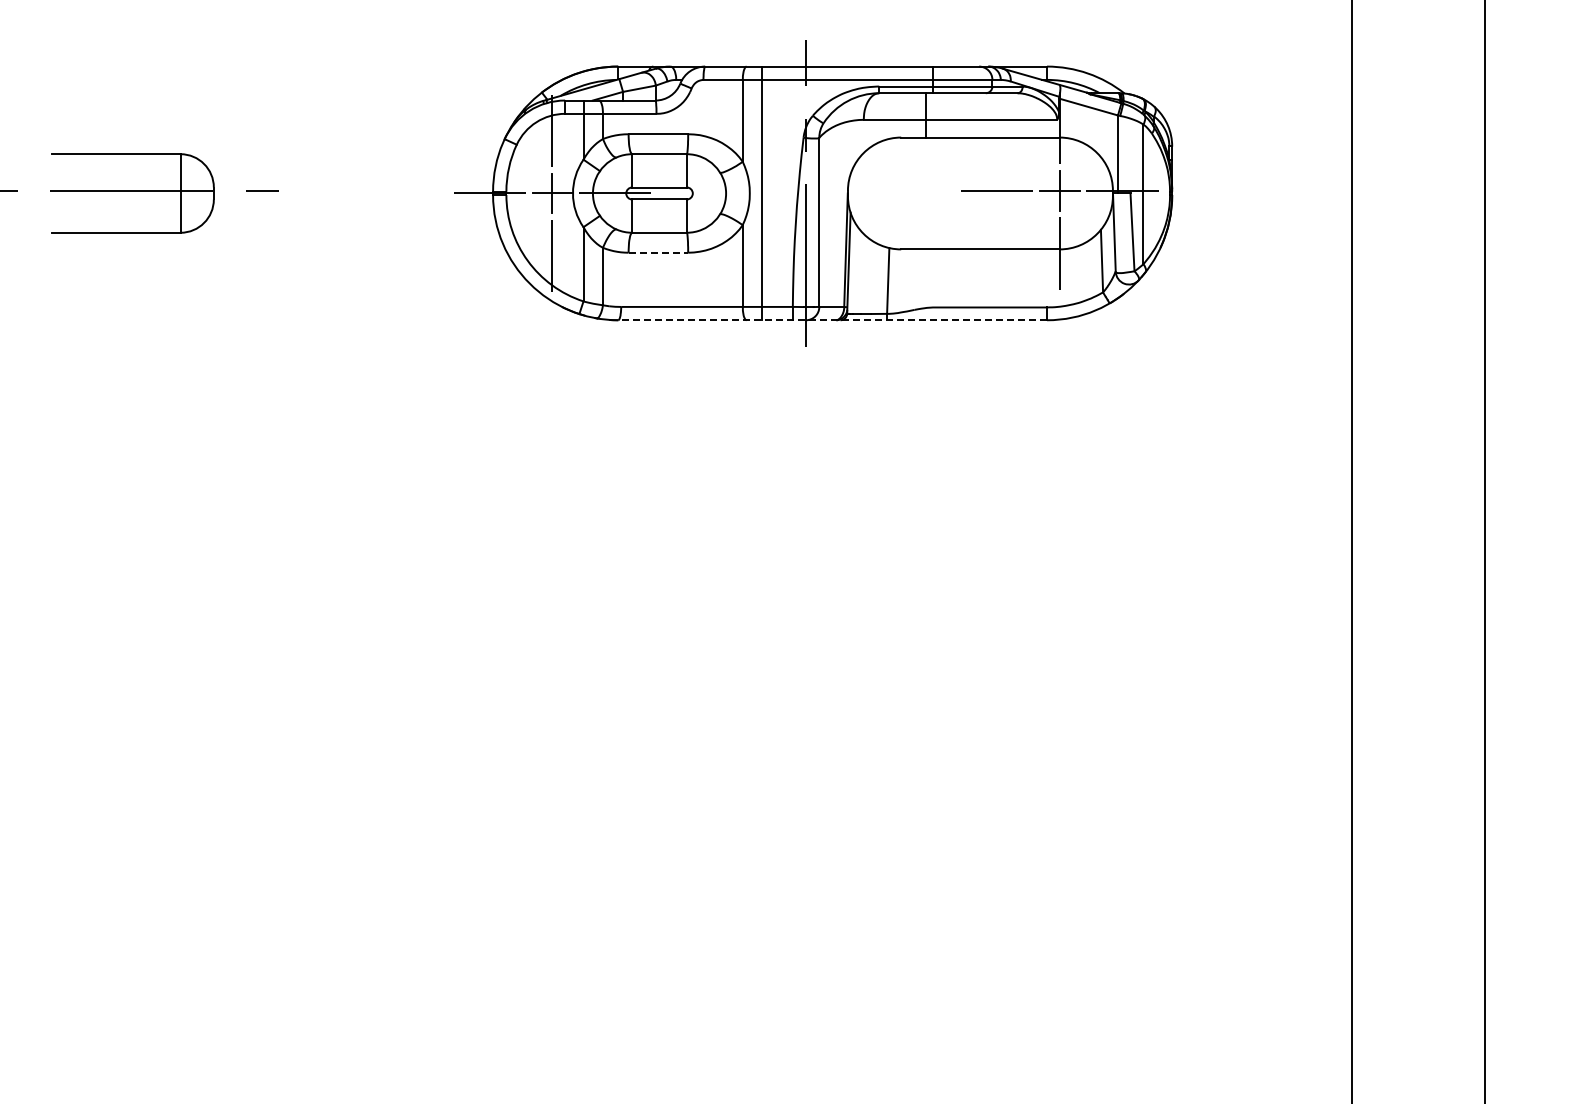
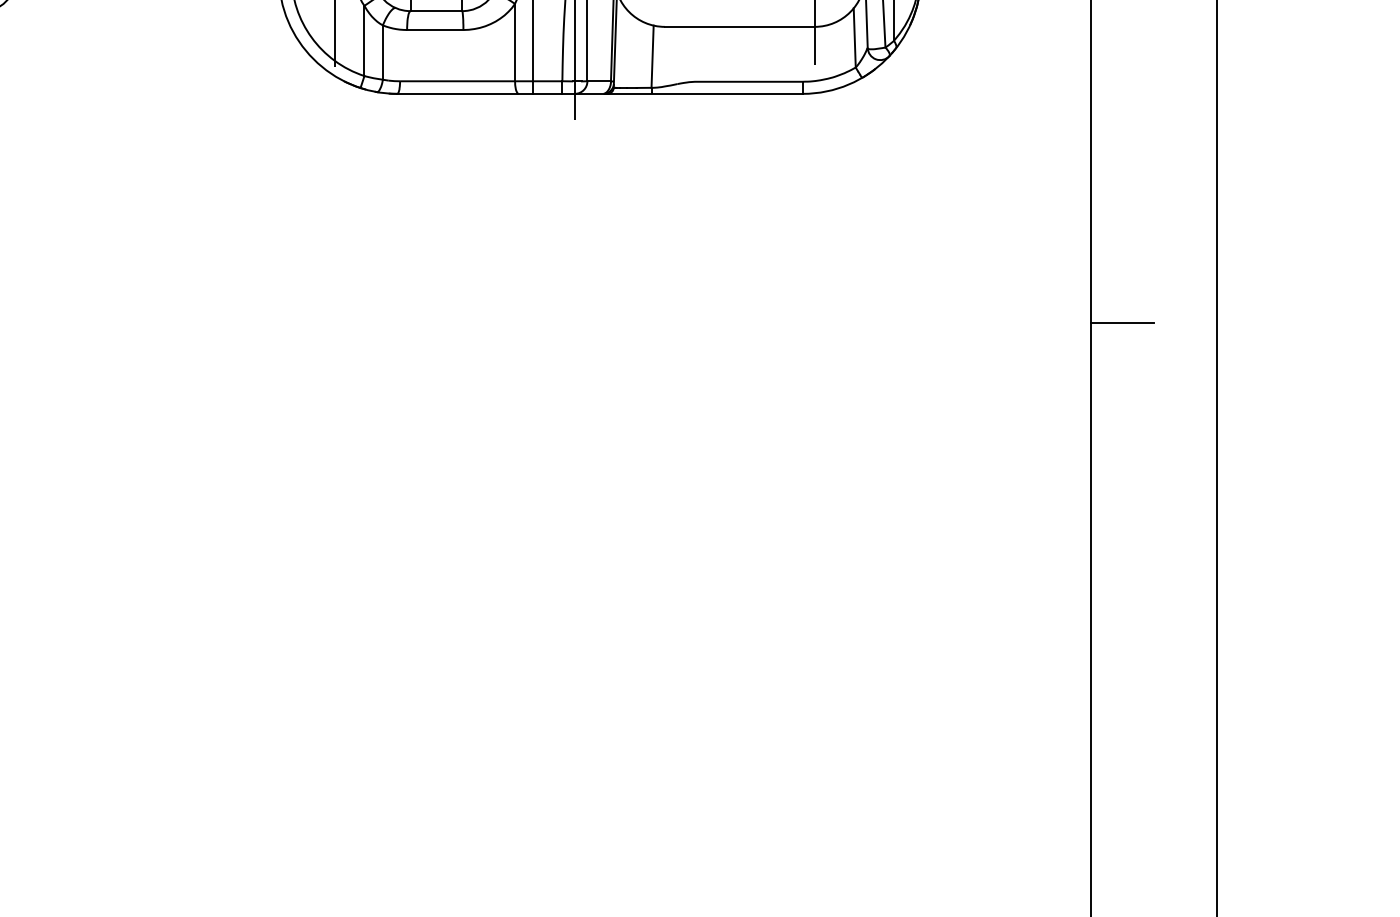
line: (658, 252) -> (435, 29), dashed -> solid
line: (832, 320) -> (599, 94), dashed -> solid
line: (1385, 562) -> (1122, 322), added

